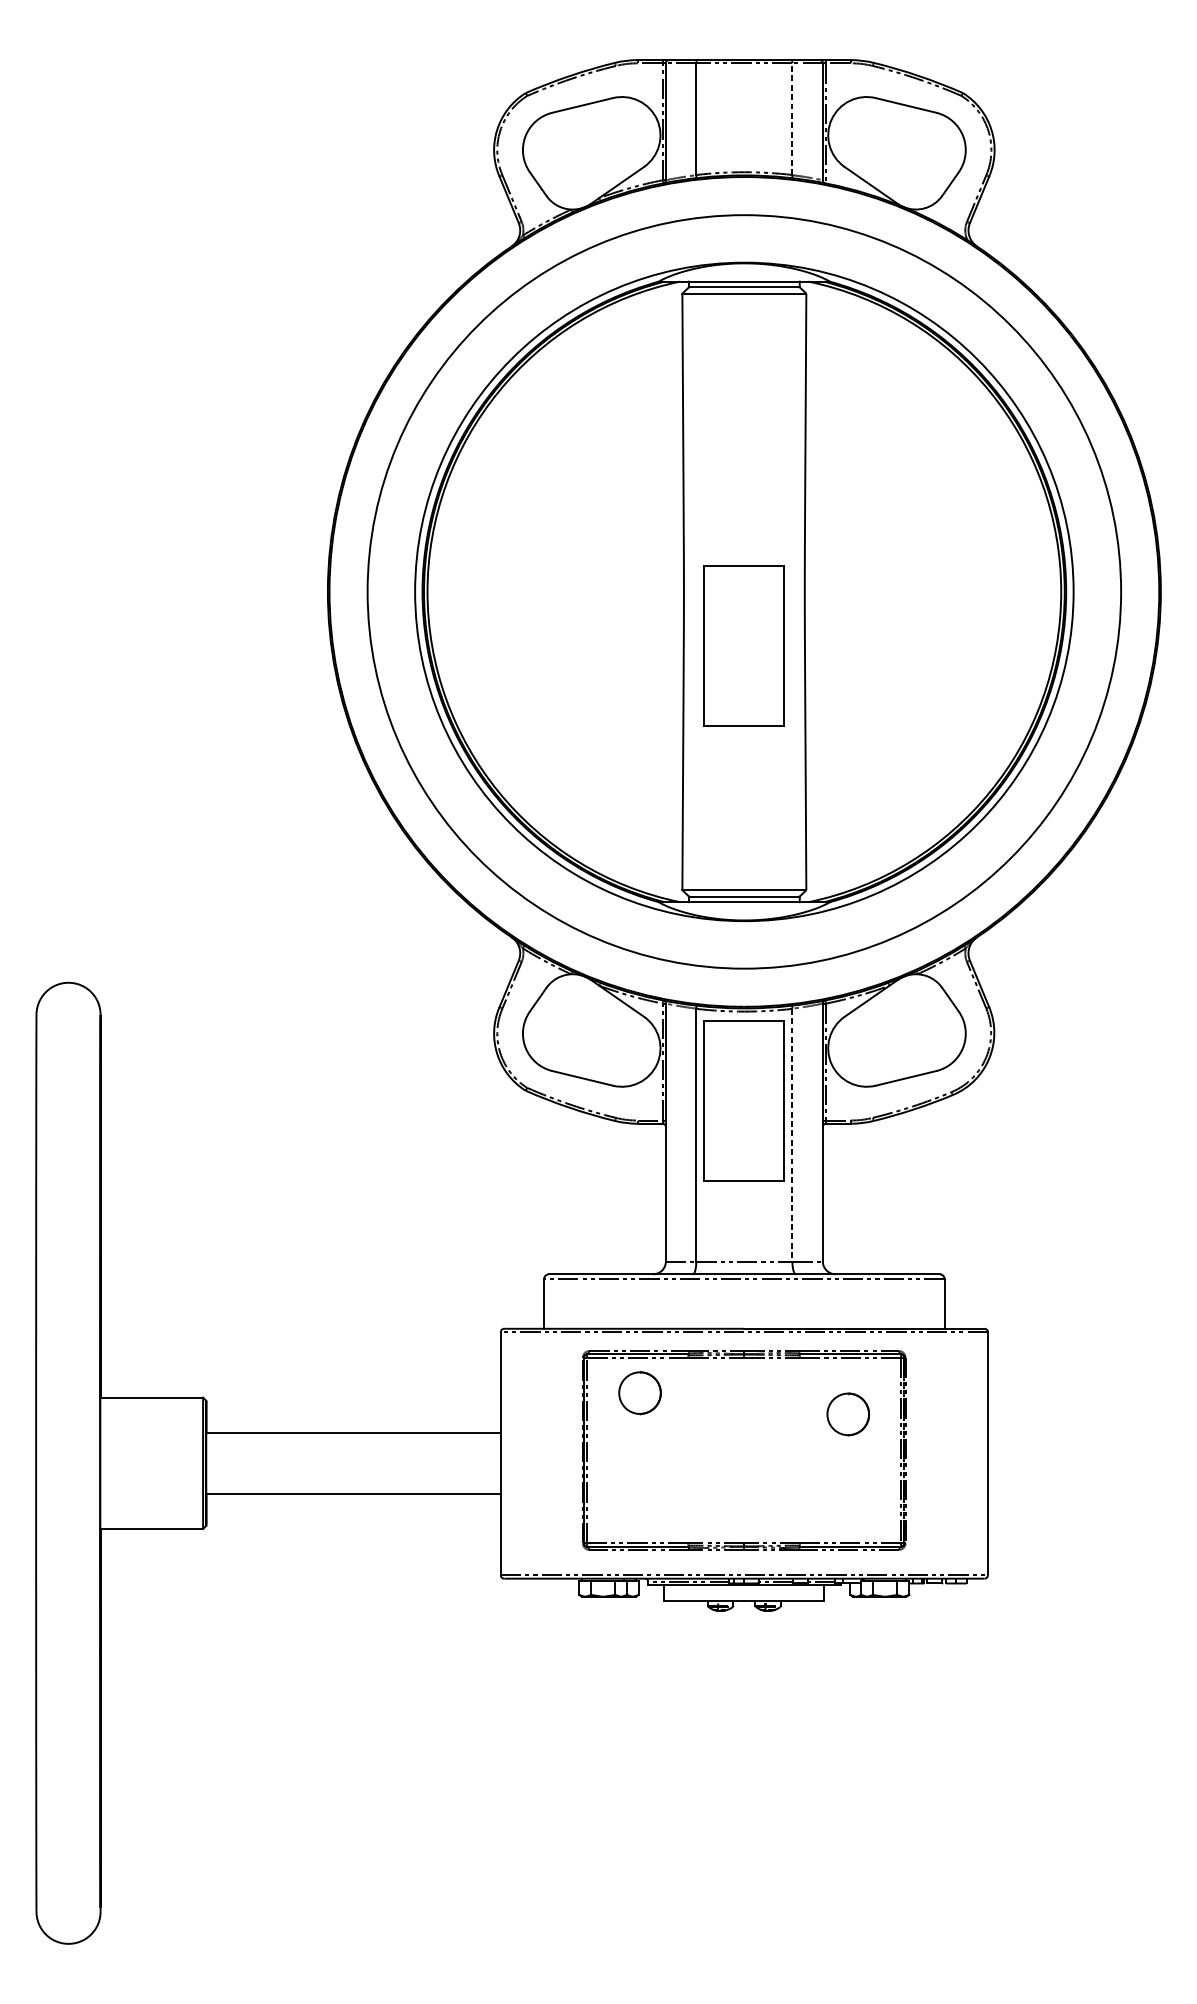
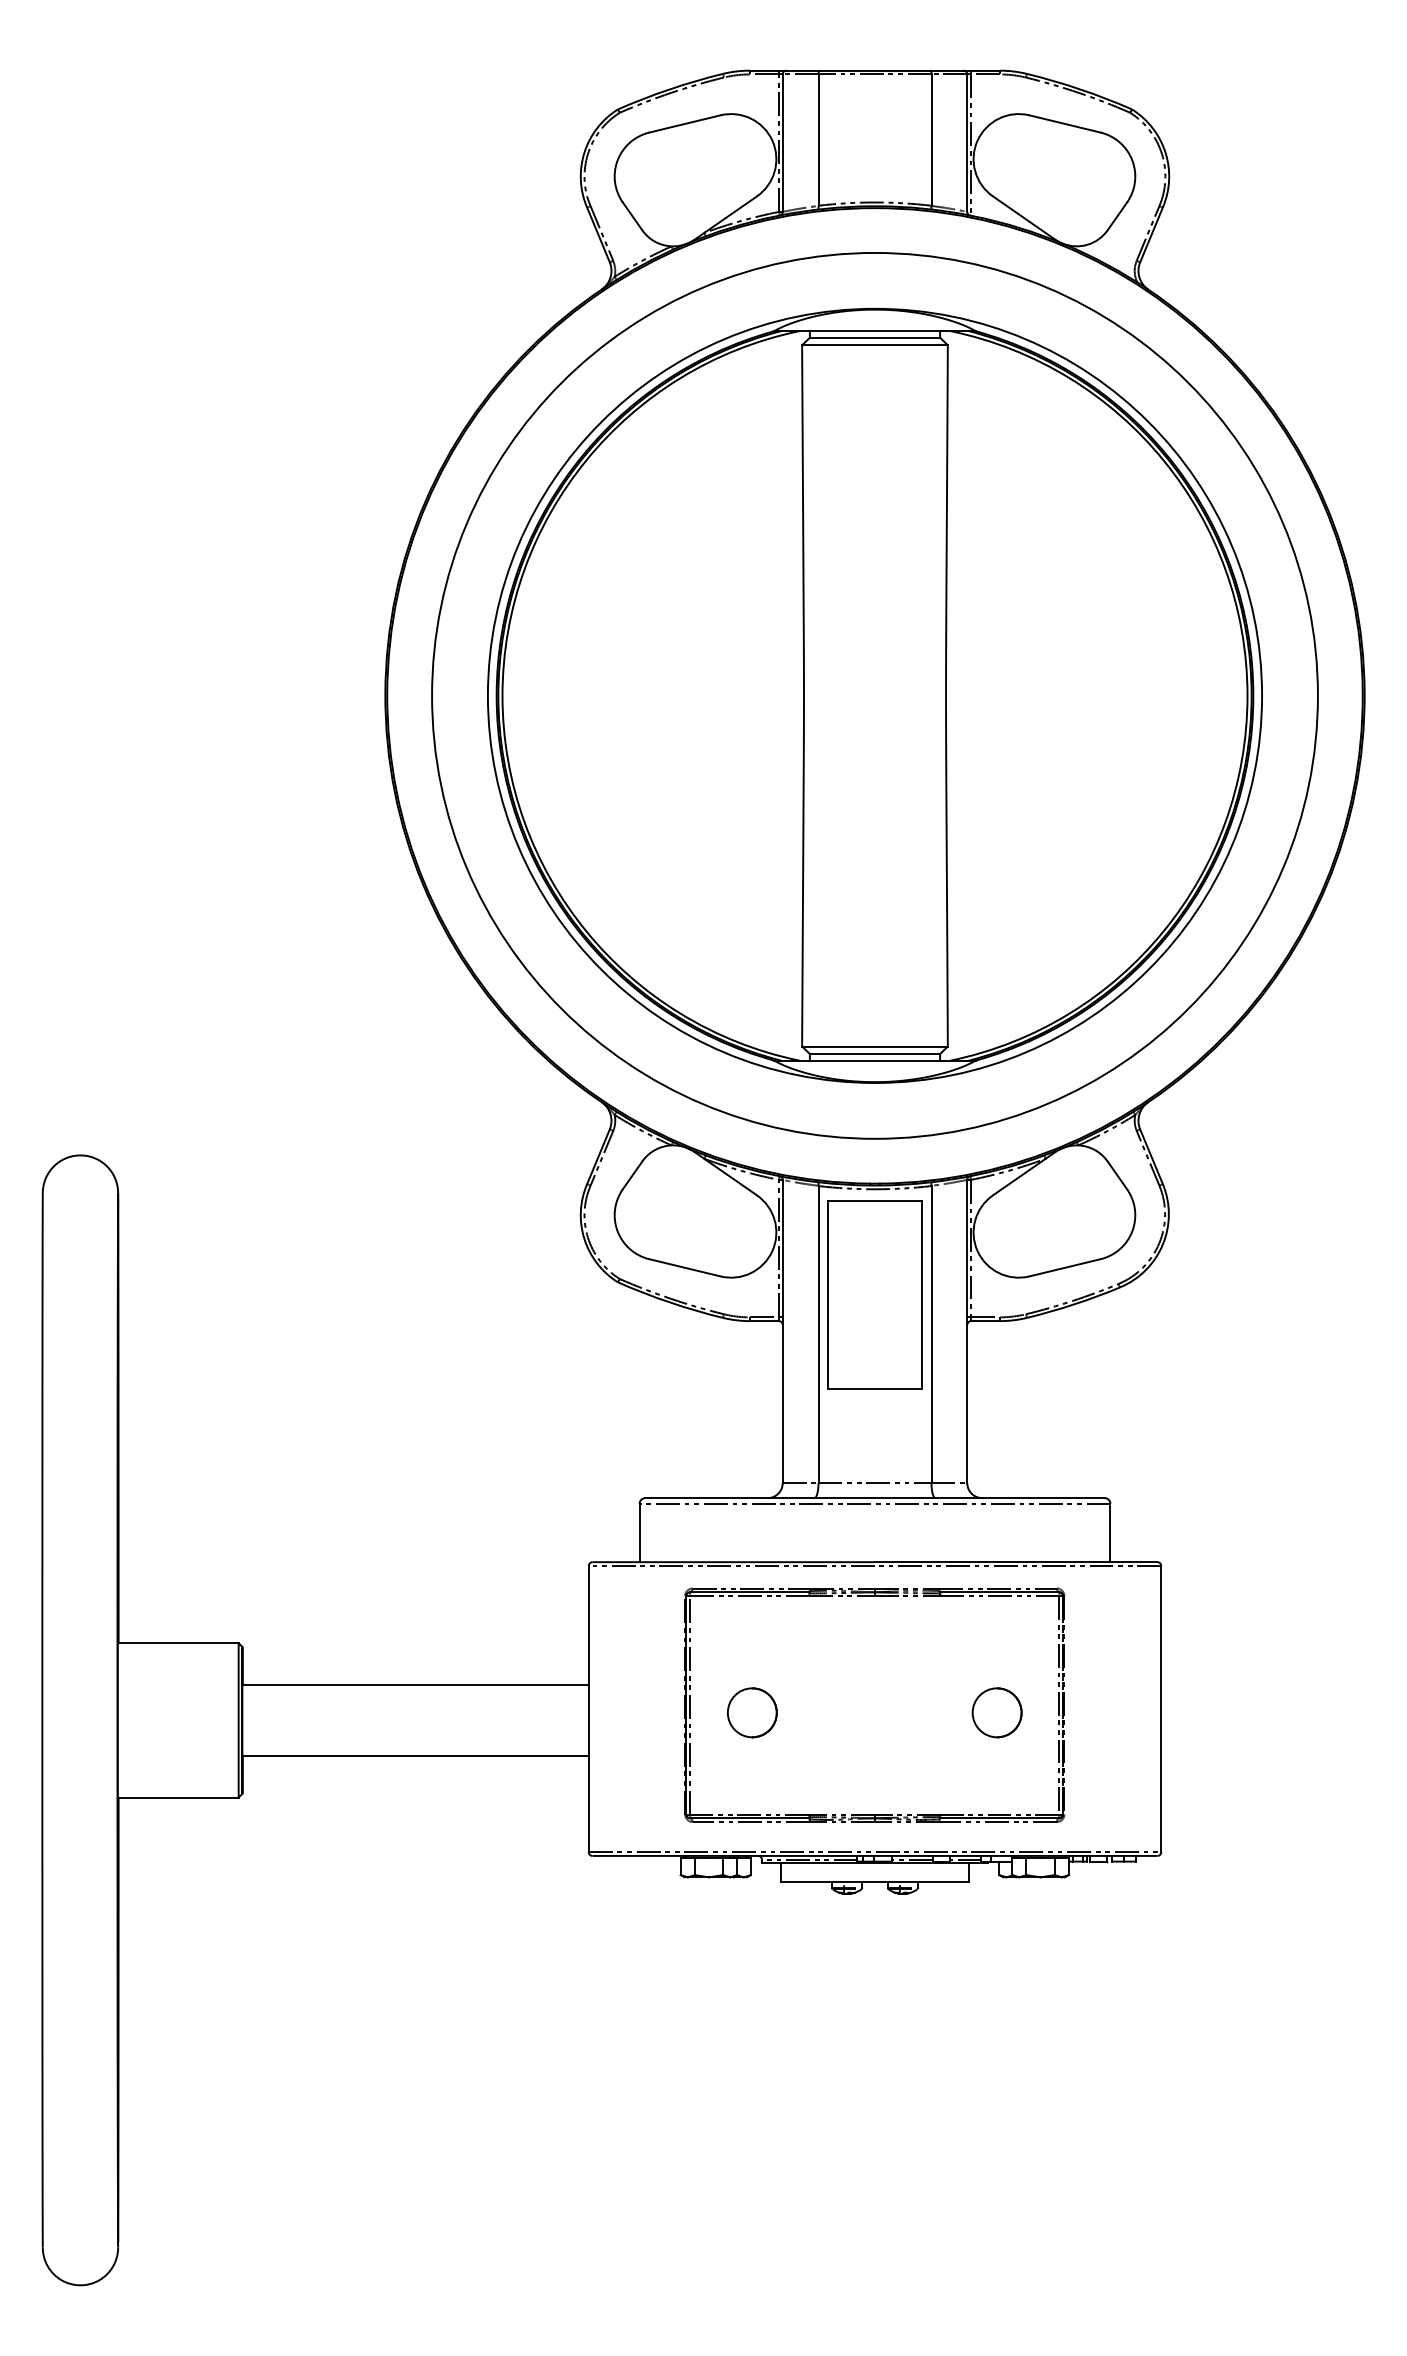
line: (792, 119) -> (931, 140), dashed -> solid
part: (743, 646) -> (874, 759), removed
line: (792, 1135) -> (931, 1334), dashed -> solid
part: (640, 1392) -> (752, 1712), moved
part: (847, 1414) -> (996, 1712), moved

